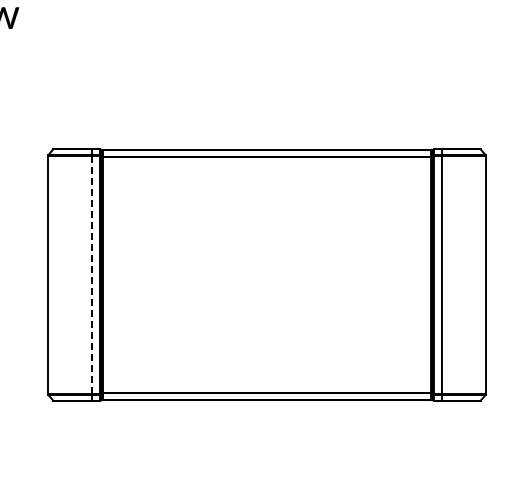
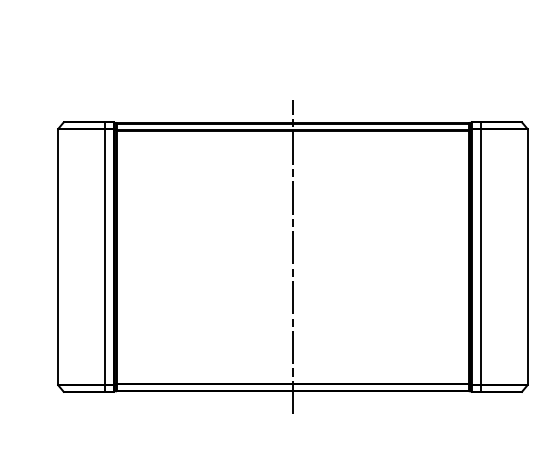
line: (91, 274) -> (104, 256), dashed -> solid
line: (266, 274) -> (292, 256), added

